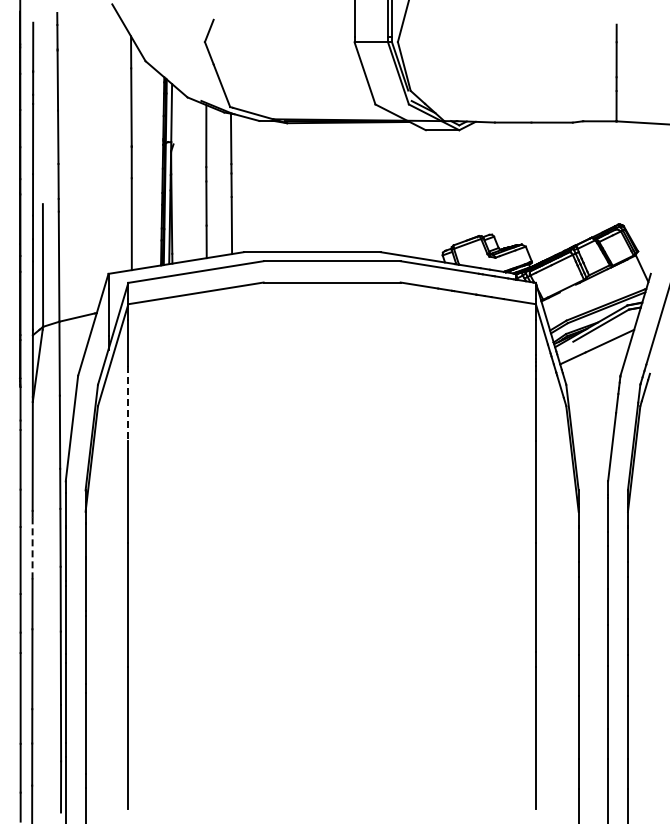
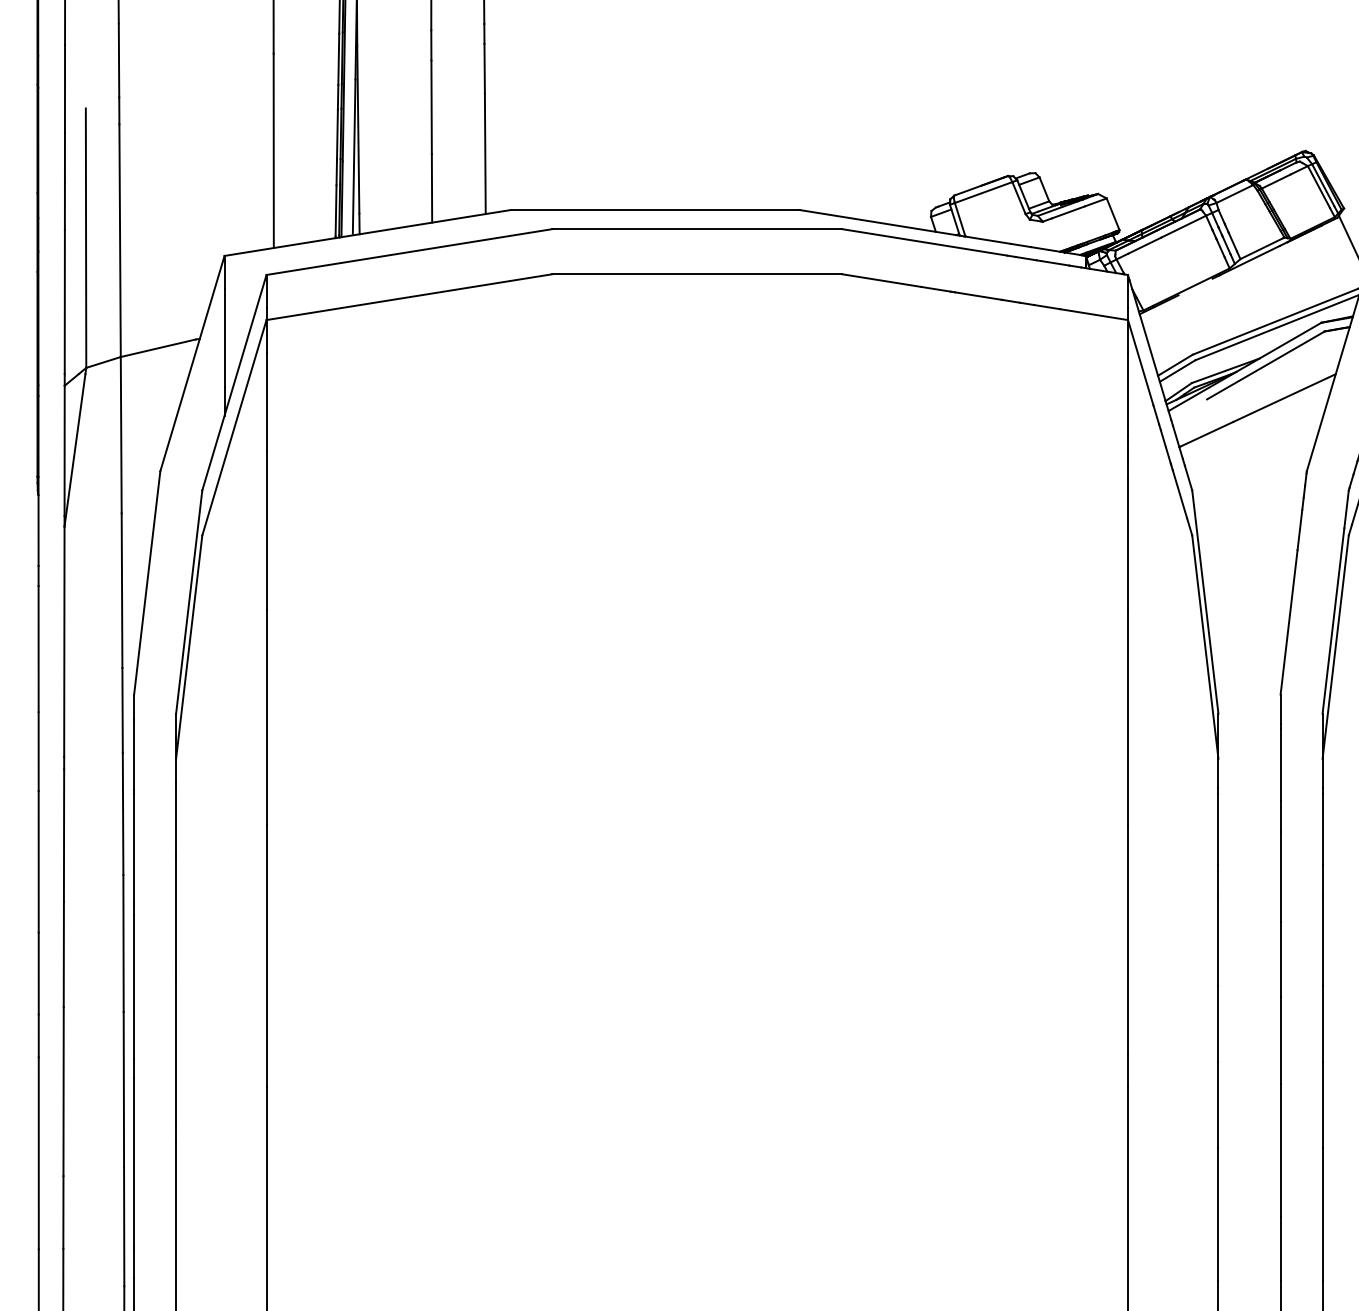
line: (128, 403) -> (266, 529), dashed -> solid
line: (32, 547) -> (63, 834), dashed -> solid

